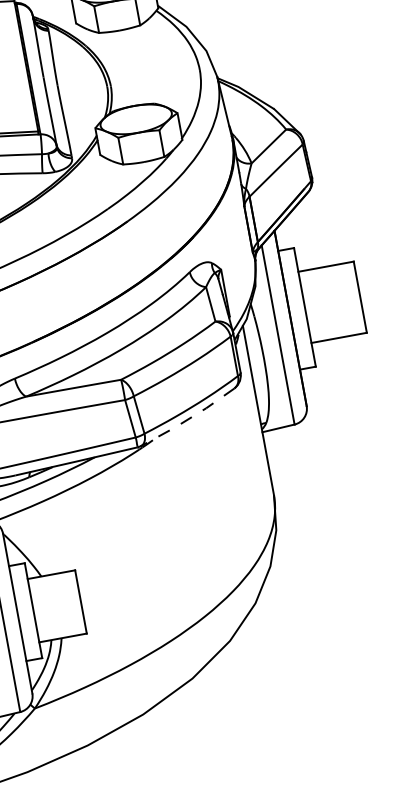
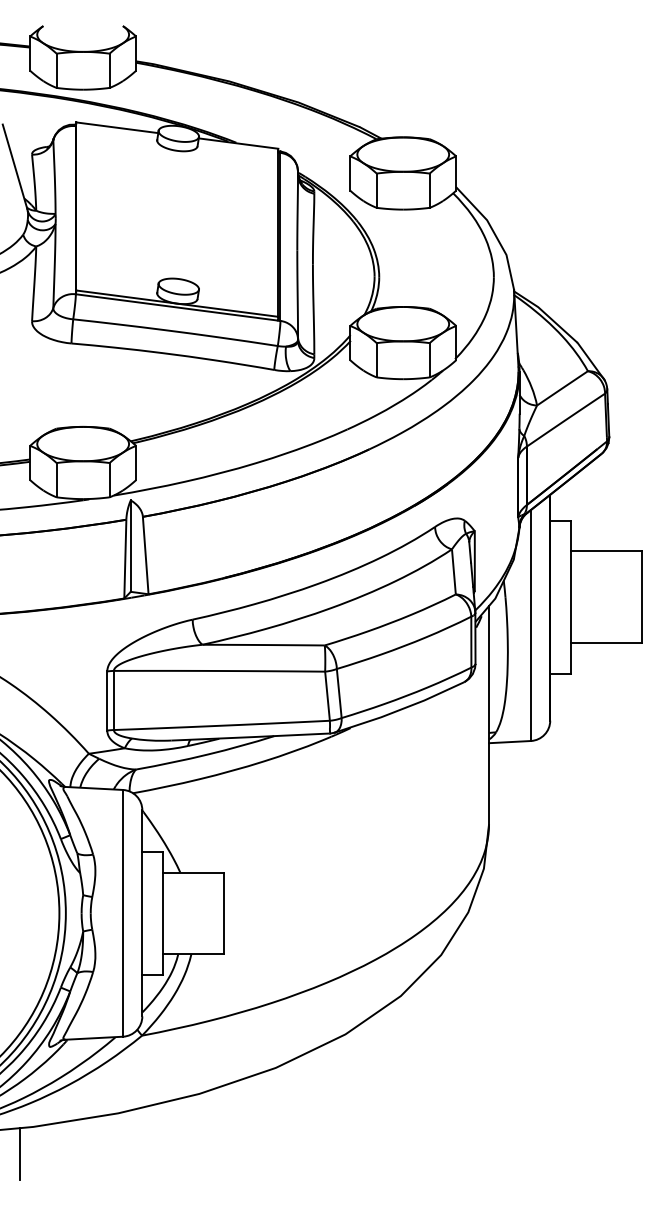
line: (188, 418) -> (400, 709), dashed -> solid

